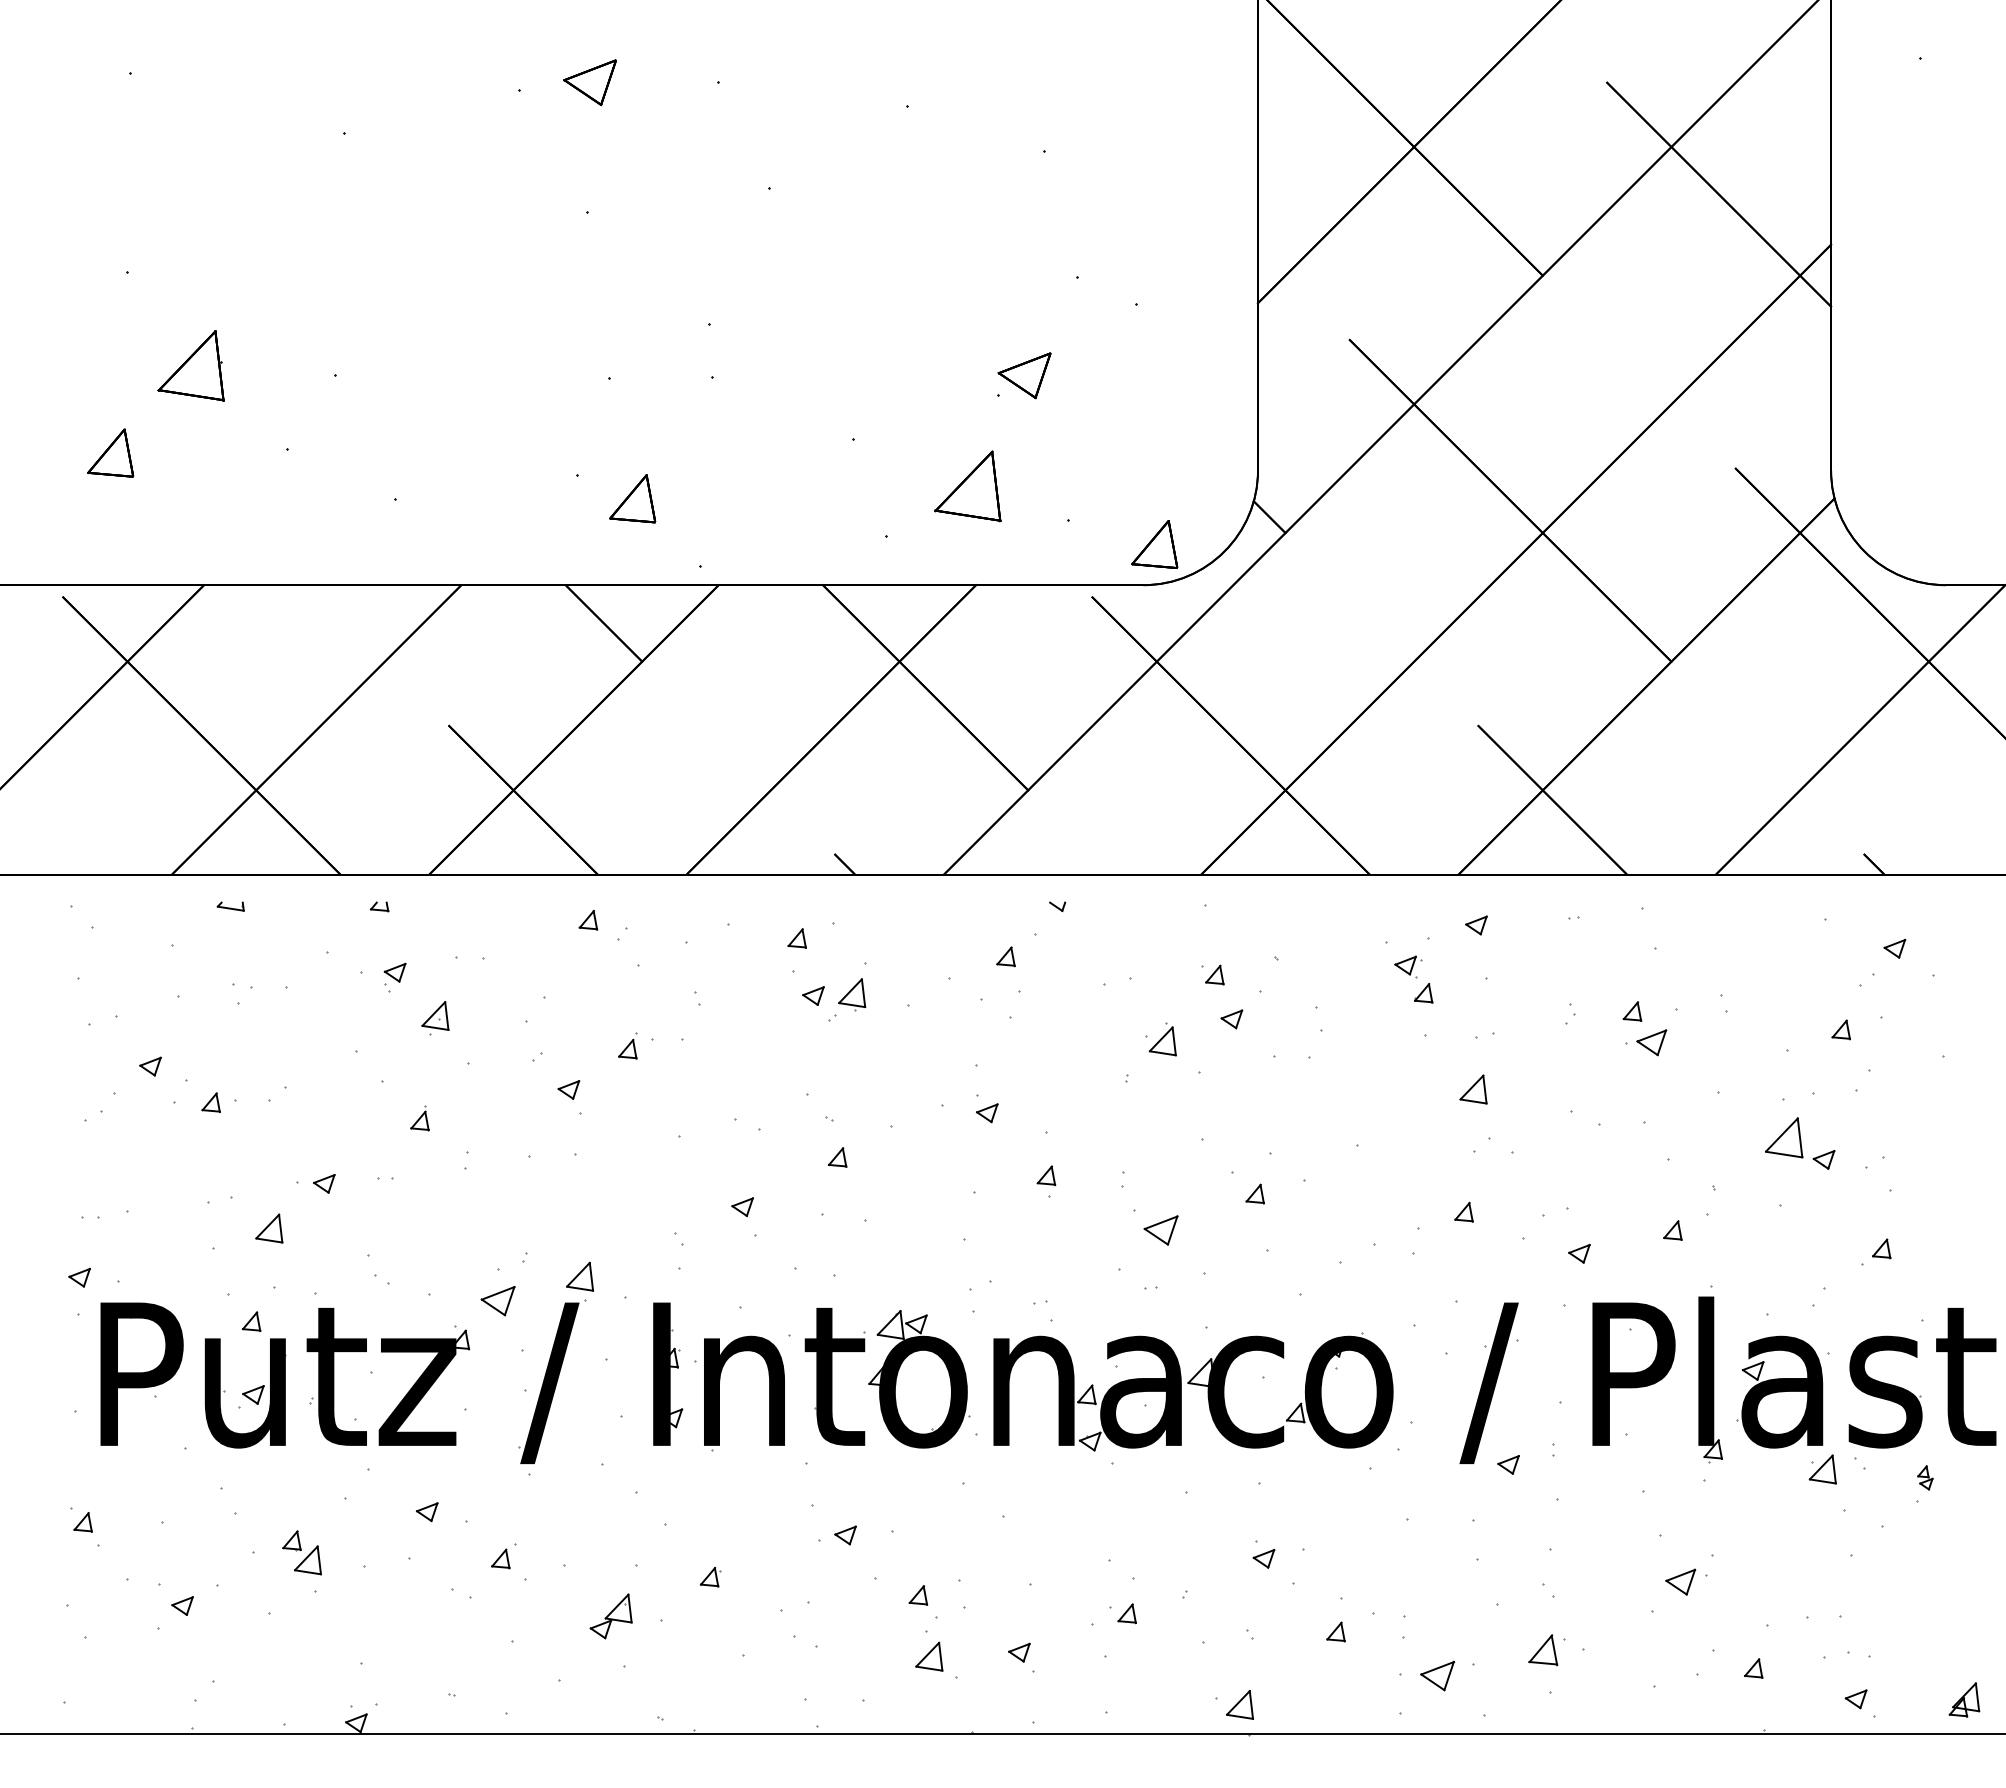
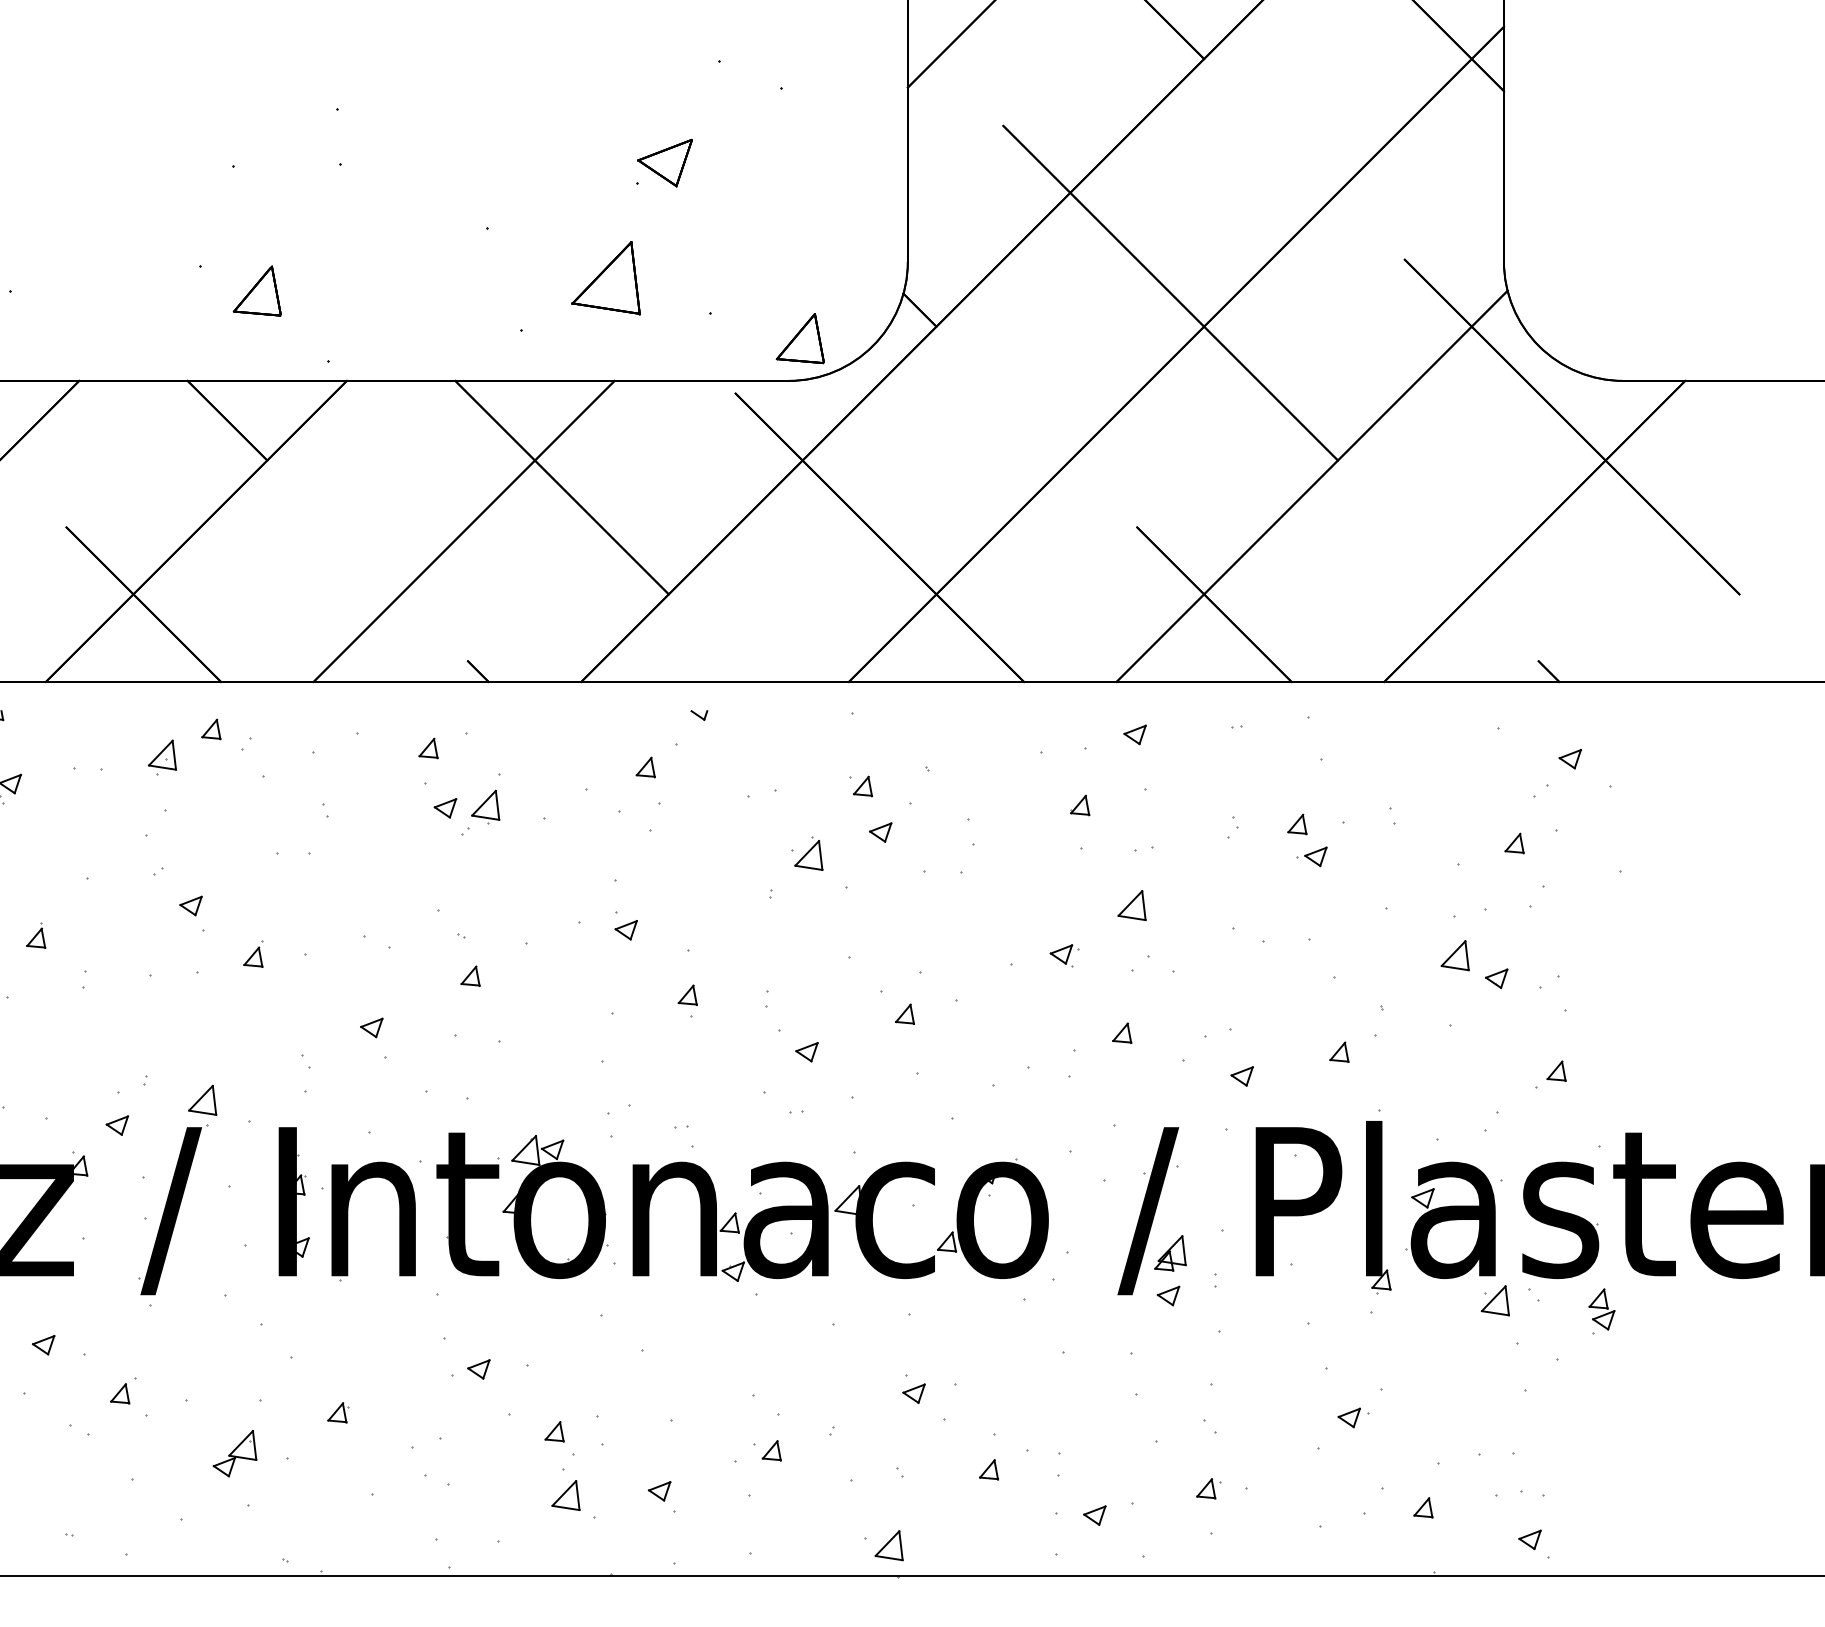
part: (1408, 966) -> (1064, 955), moved
part: (435, 1018) -> (162, 757), moved
part: (1646, 1042) -> (1311, 856), size x0.71
part: (627, 1045) -> (253, 953), moved
part: (1784, 1137) -> (1455, 955), size x0.71
part: (1160, 1230) -> (806, 1052), size x0.62
part: (497, 1300) -> (116, 1125), size x0.62
part: (1925, 1477) -> (1602, 1309), size x1.67
part: (1686, 1581) -> (1353, 1417), size x0.71
part: (1547, 1650) -> (1208, 1489), size x0.62
part: (1437, 1675) -> (1094, 1515), size x0.62
part: (1964, 1699) -> (1170, 1252), moved

